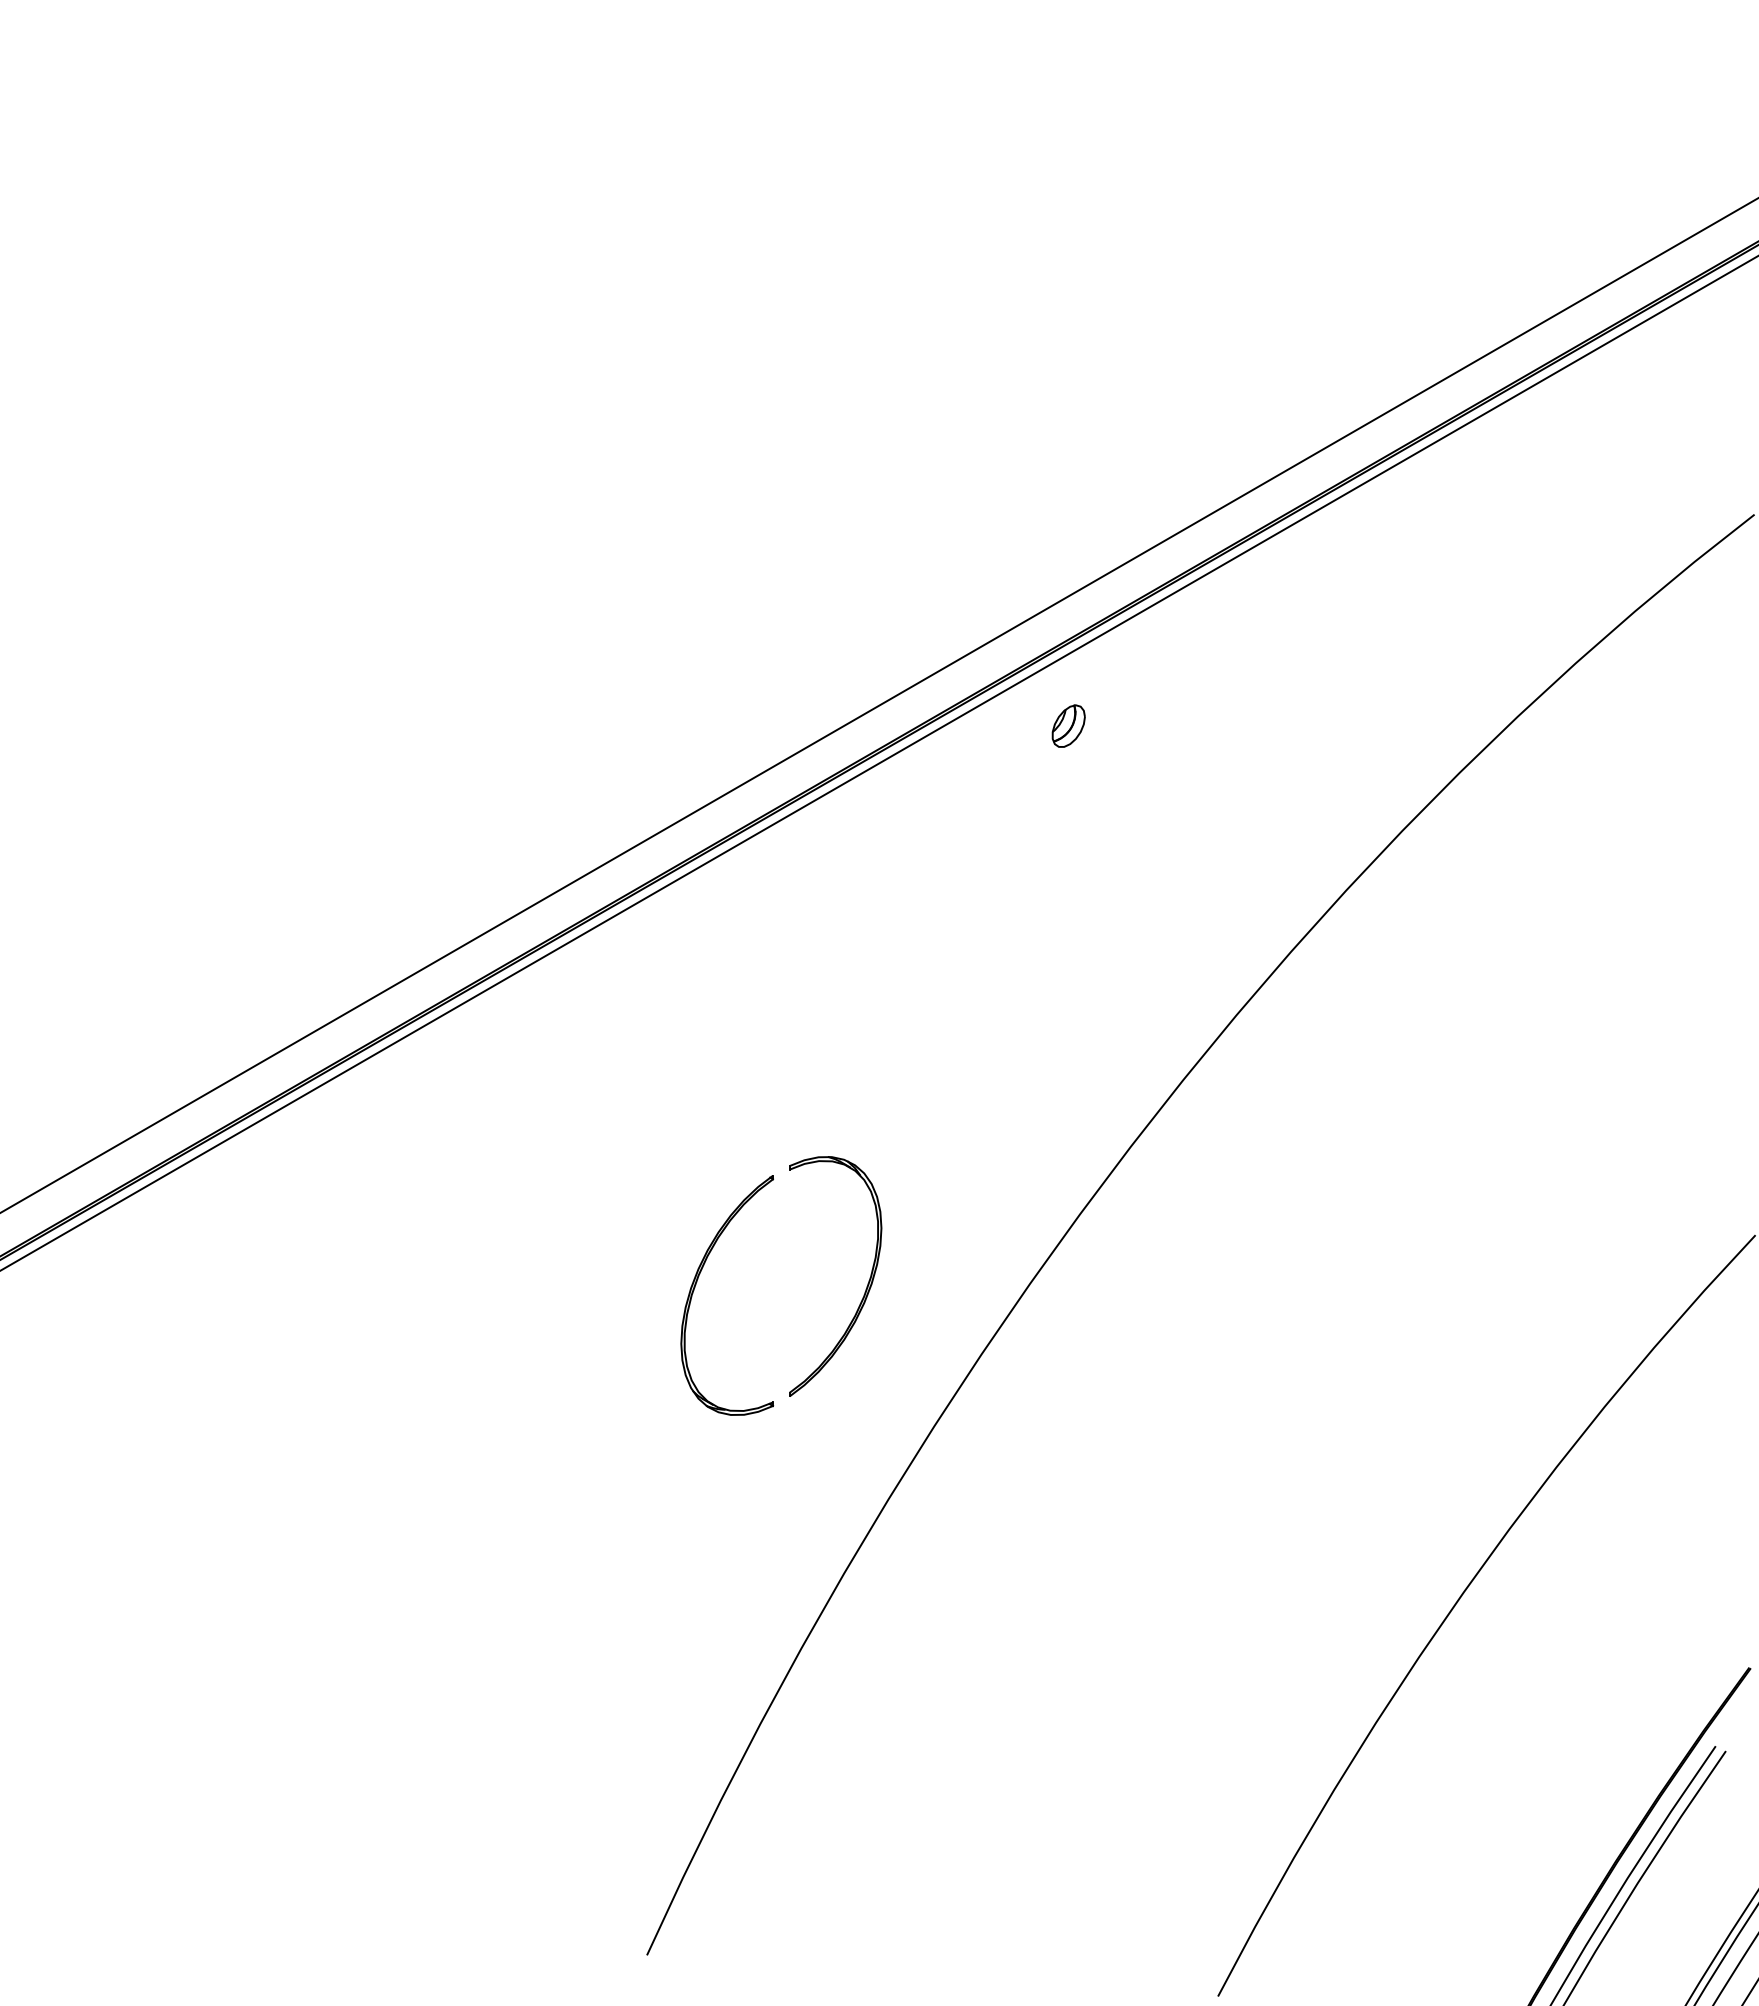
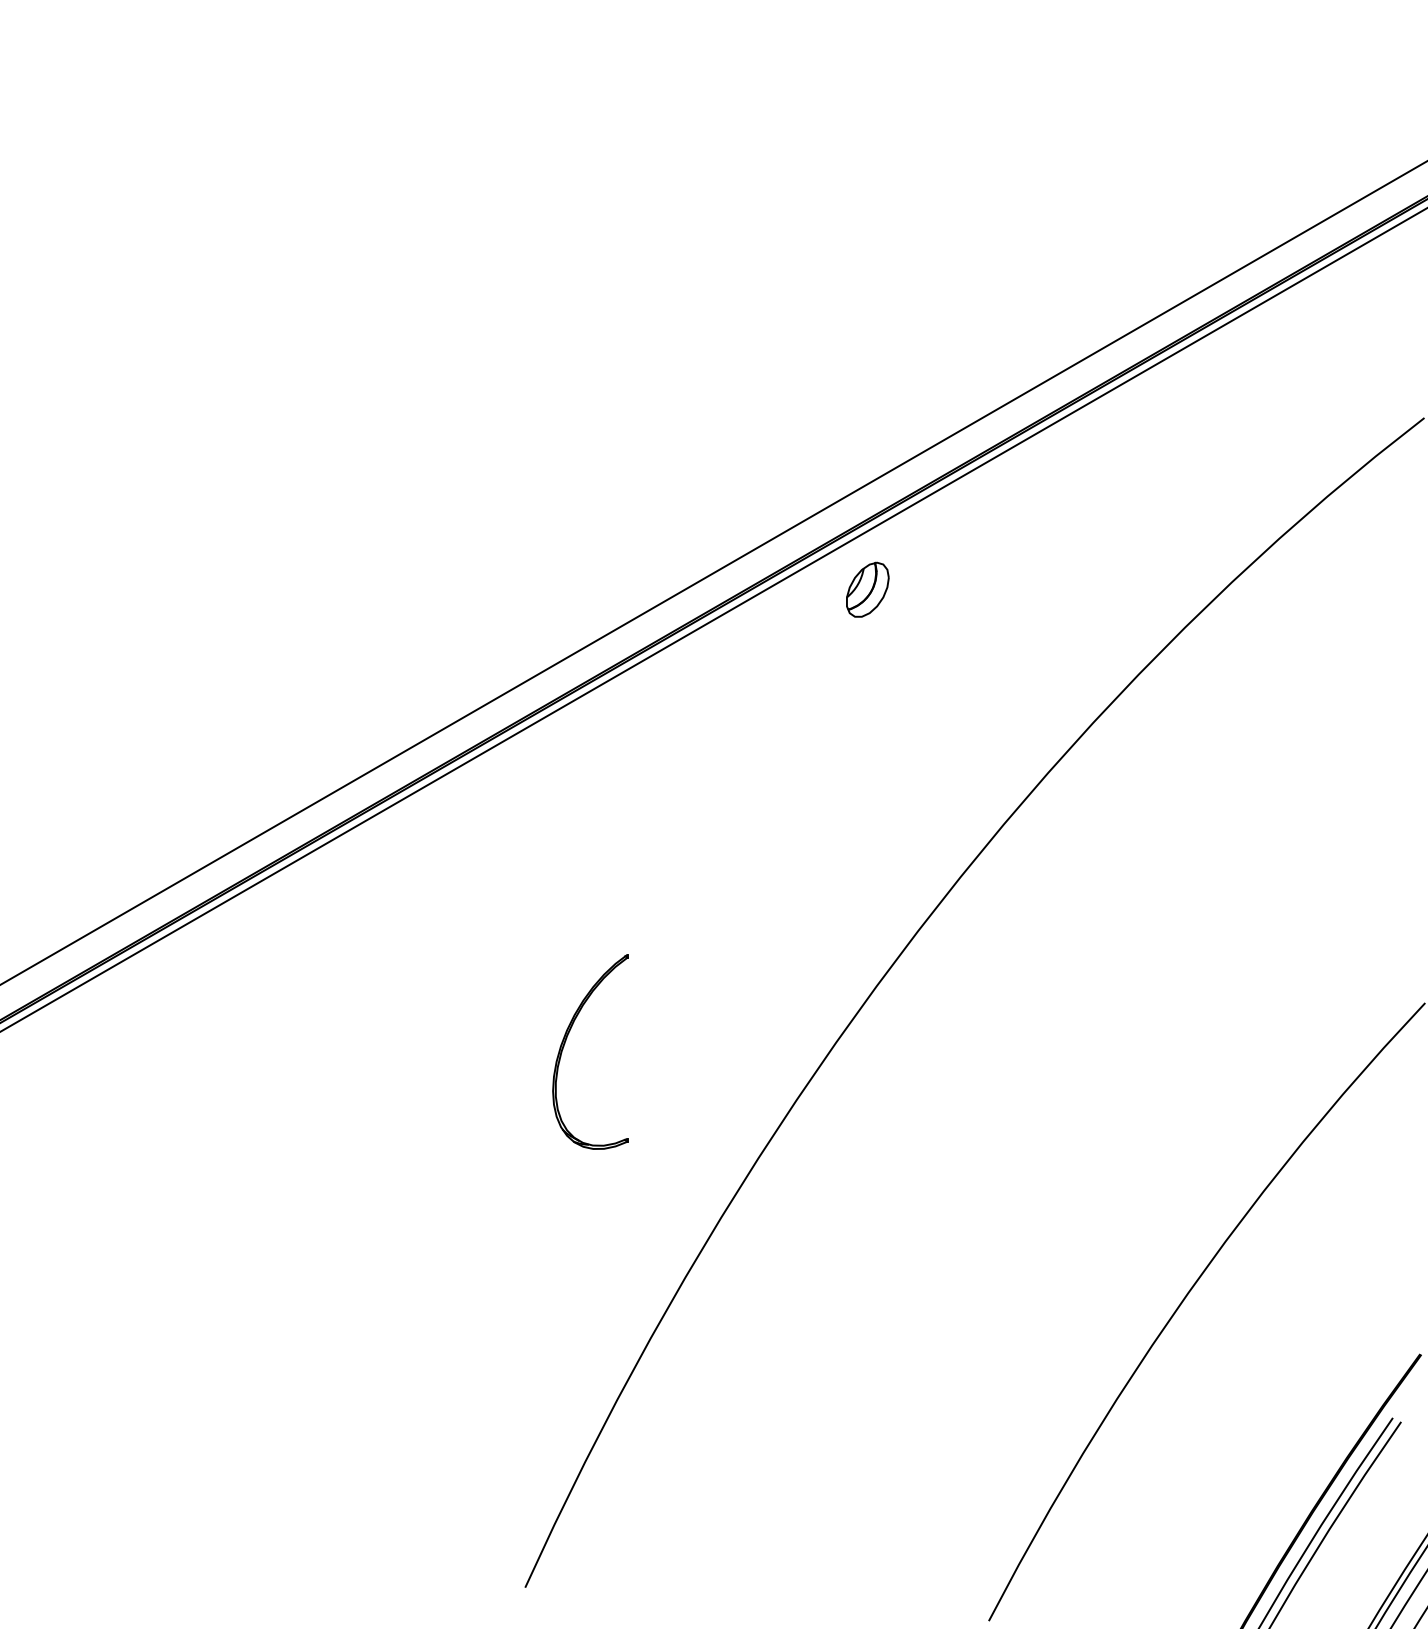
part: (1068, 725) -> (867, 589), size x1.6
part: (866, 1286) -> (703, 1044), removed

